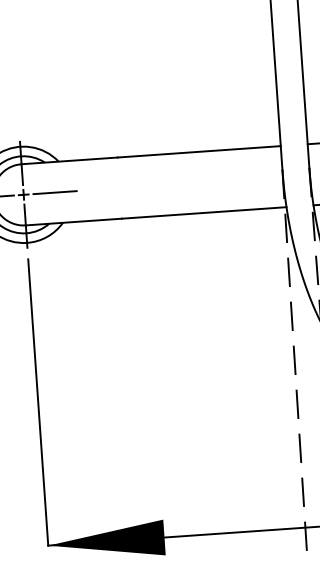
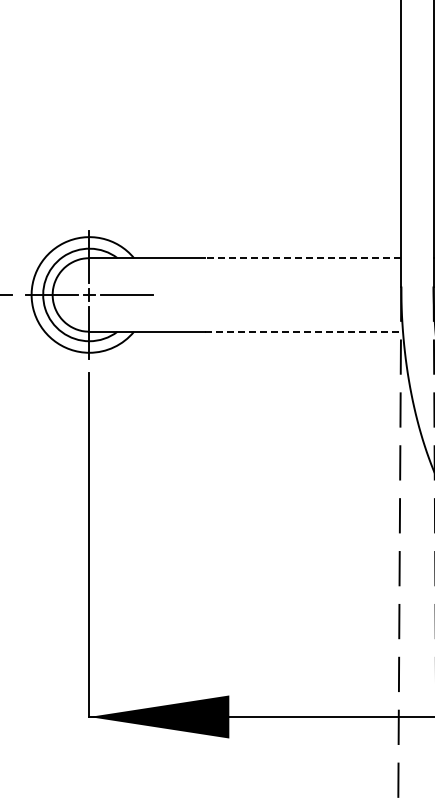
line: (198, 152) -> (302, 258), solid -> dashed
line: (204, 212) -> (304, 331), solid -> dashed

